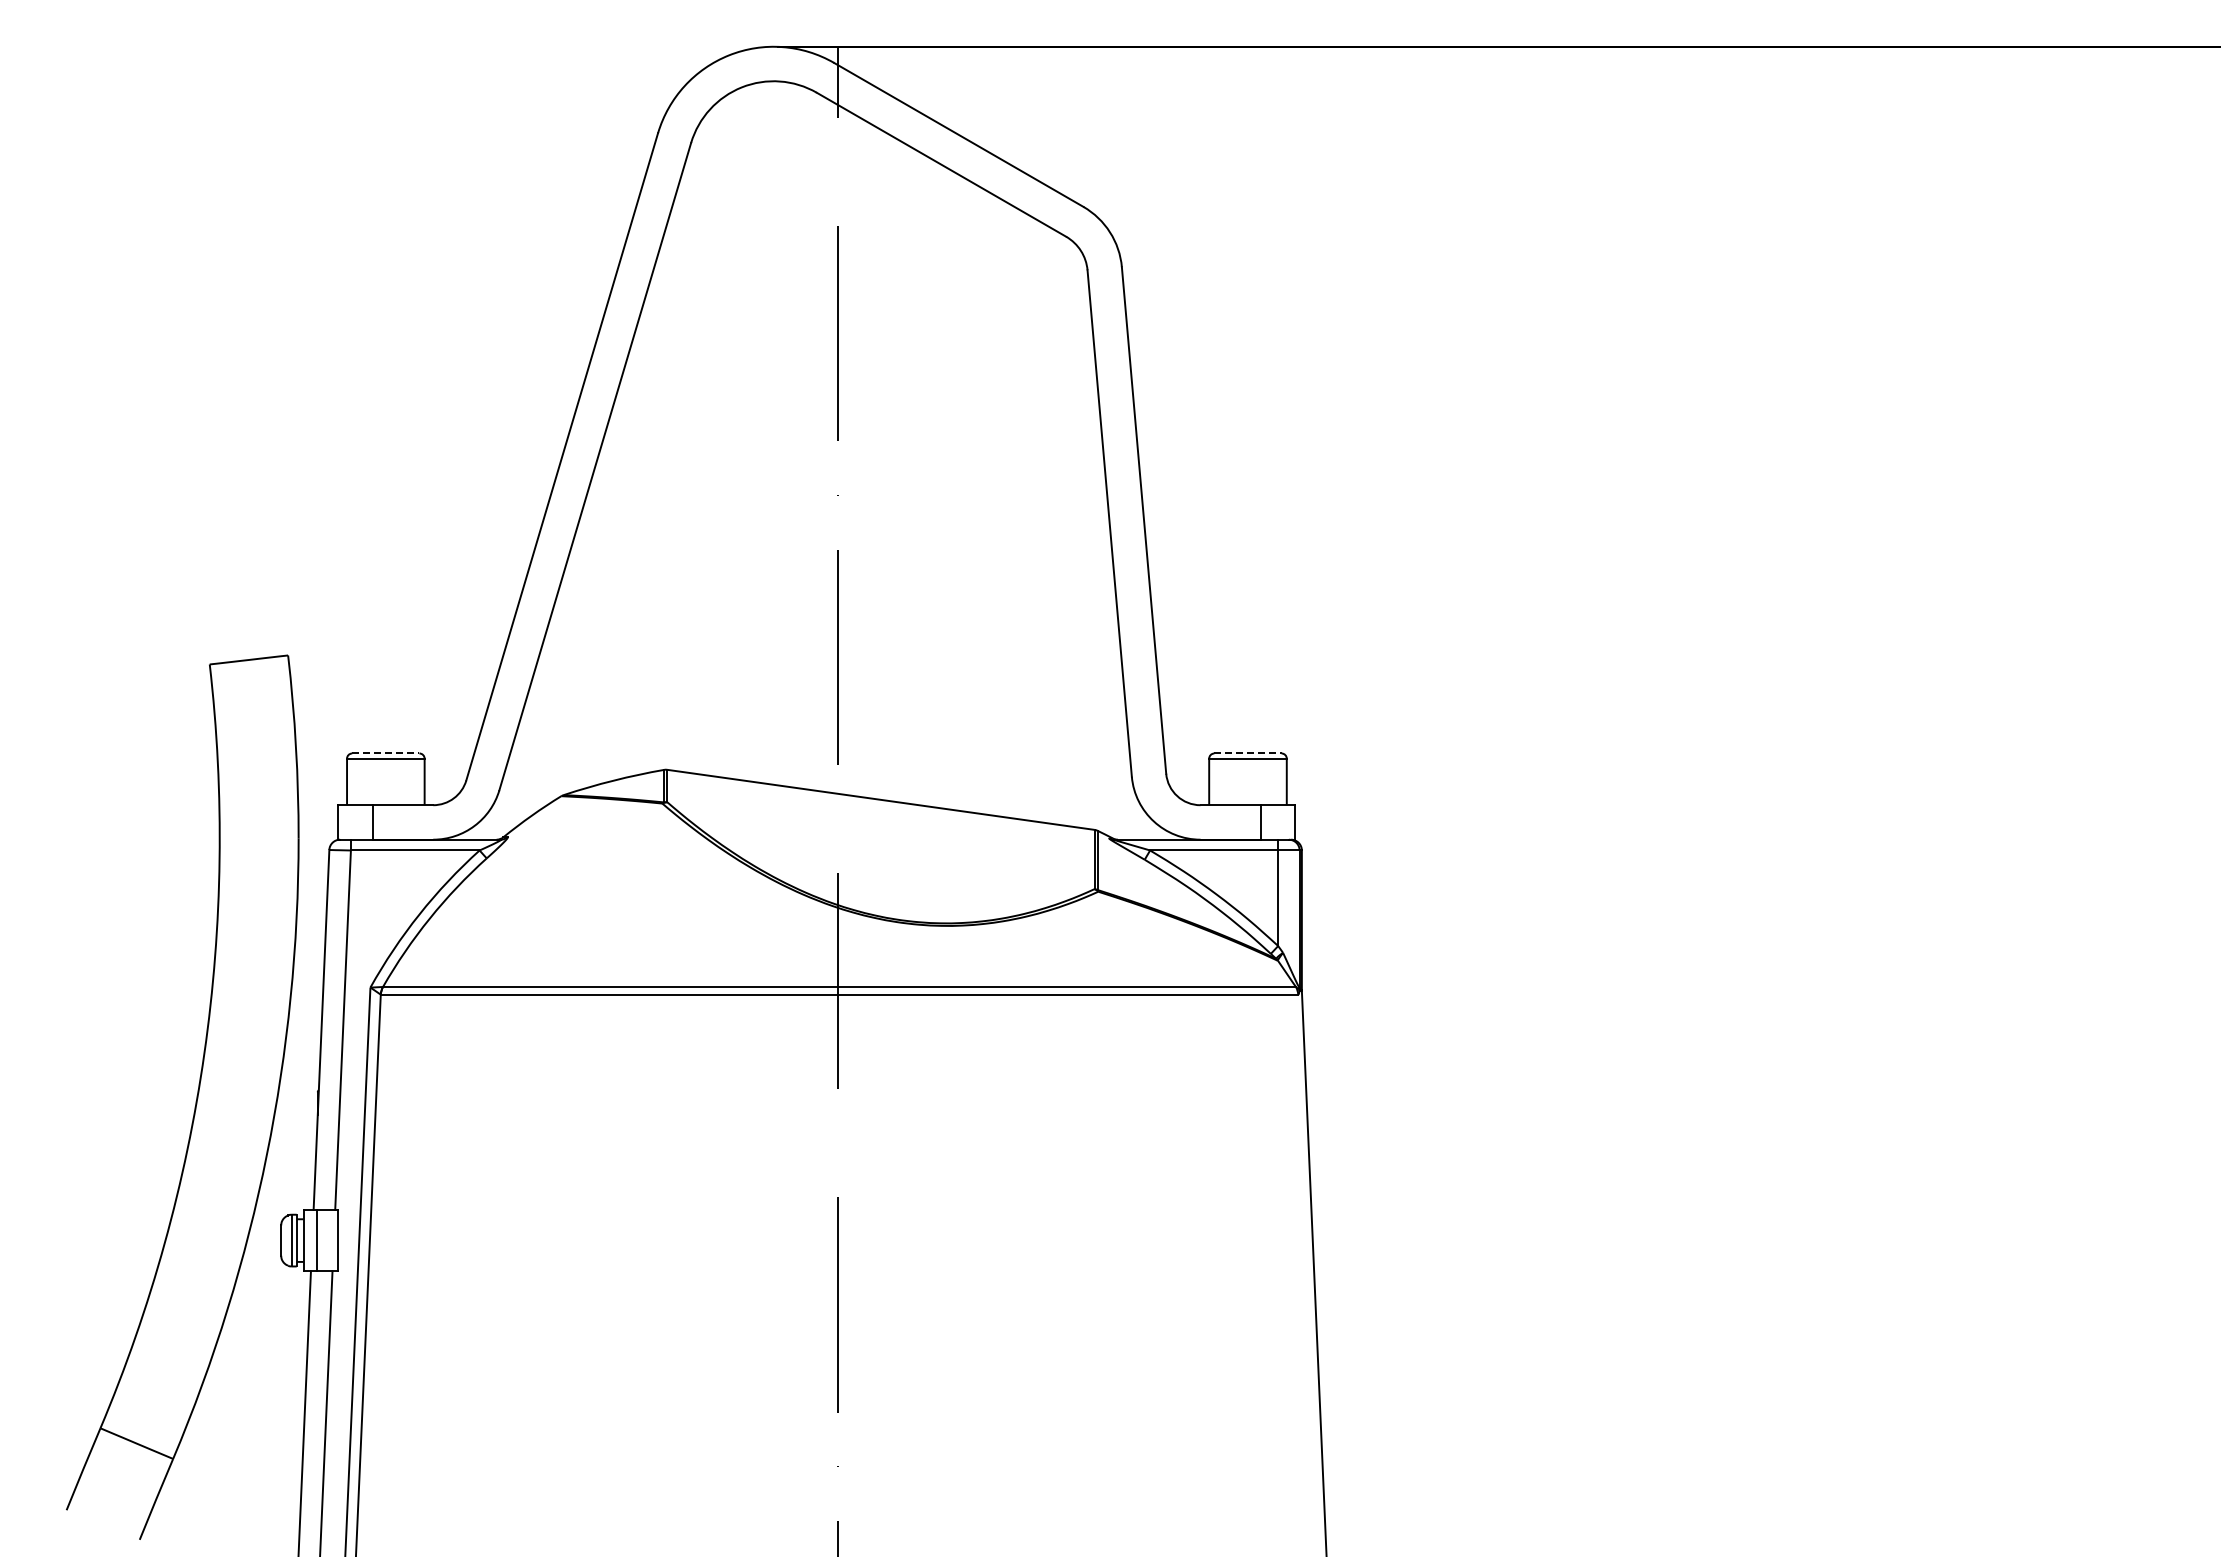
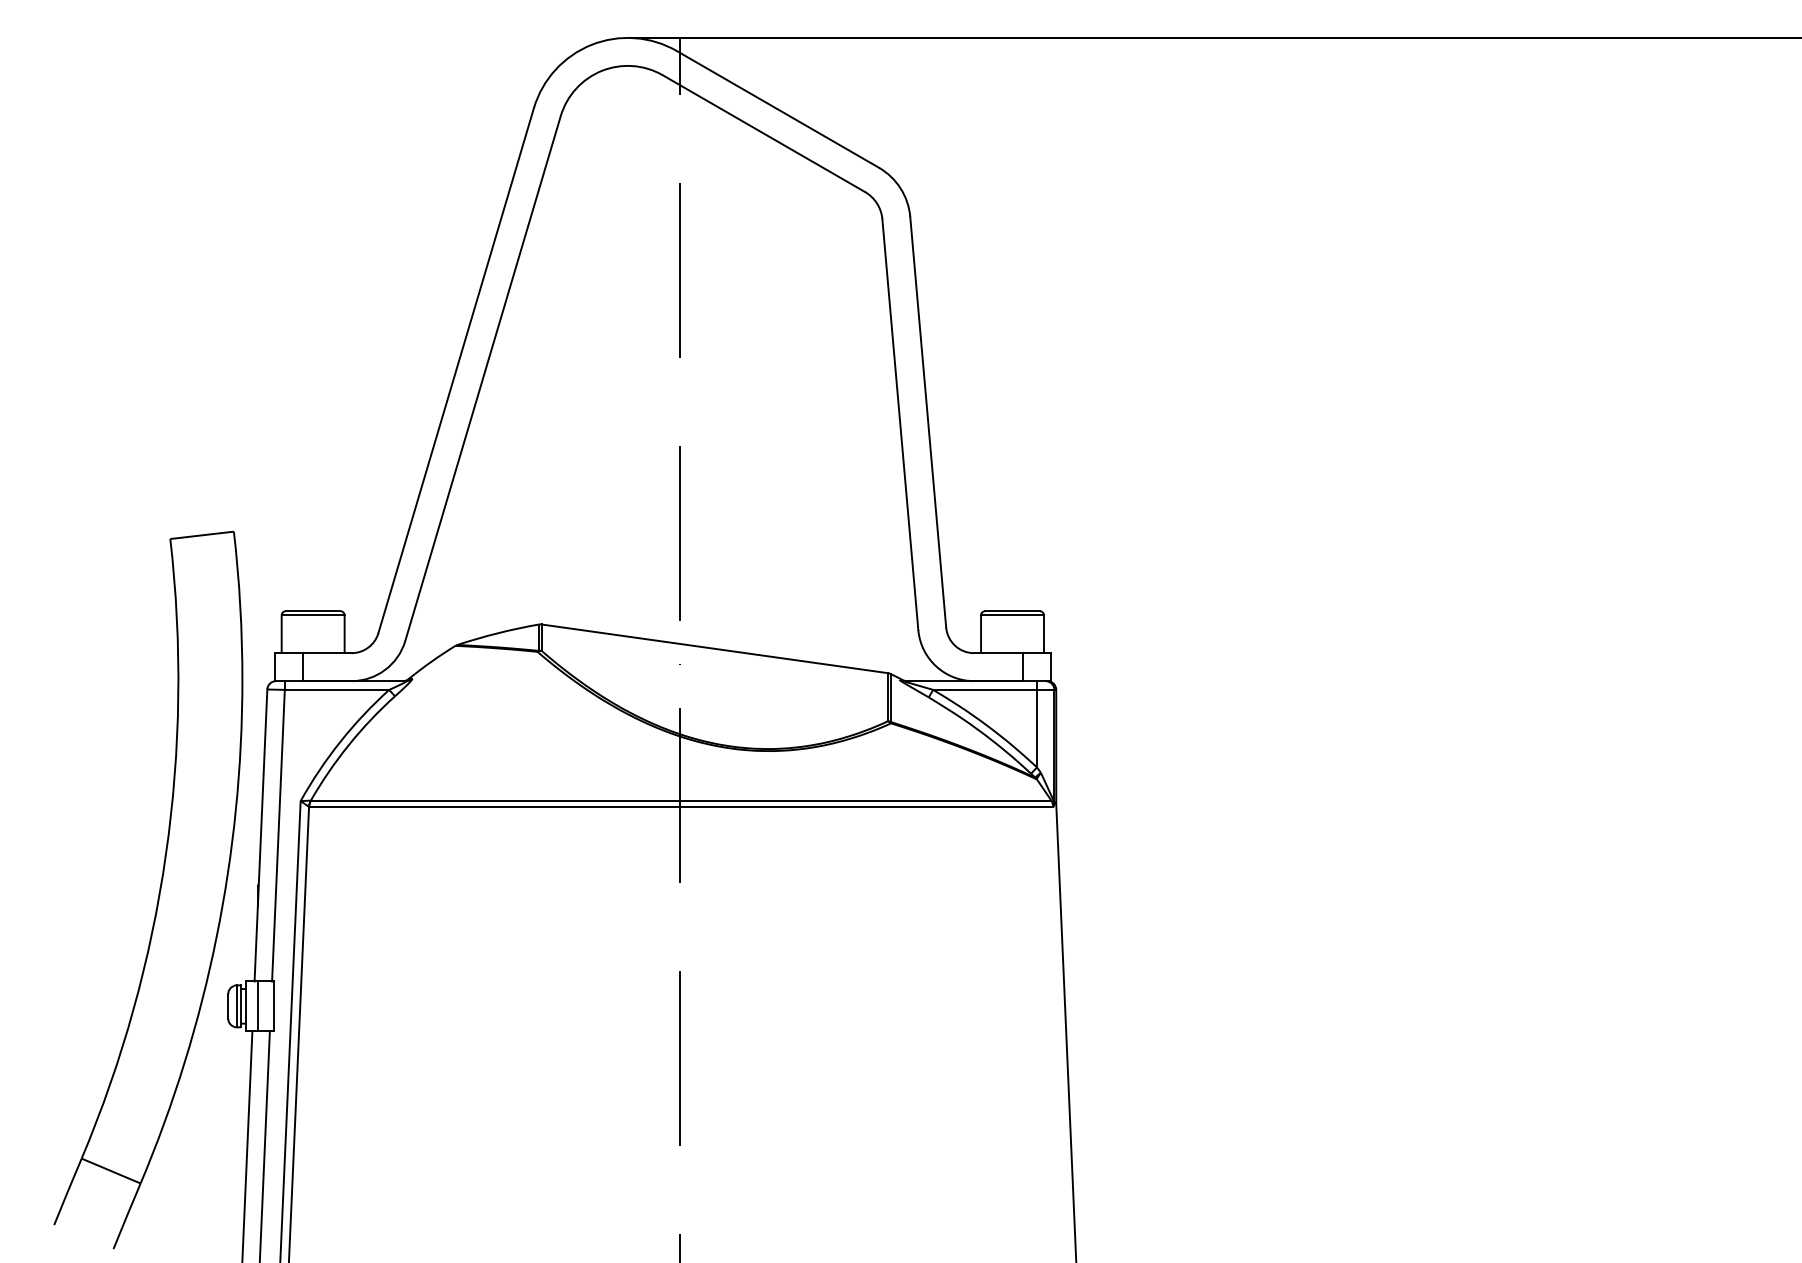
line: (385, 753) -> (312, 611), dashed -> solid
line: (1247, 753) -> (1012, 611), dashed -> solid

